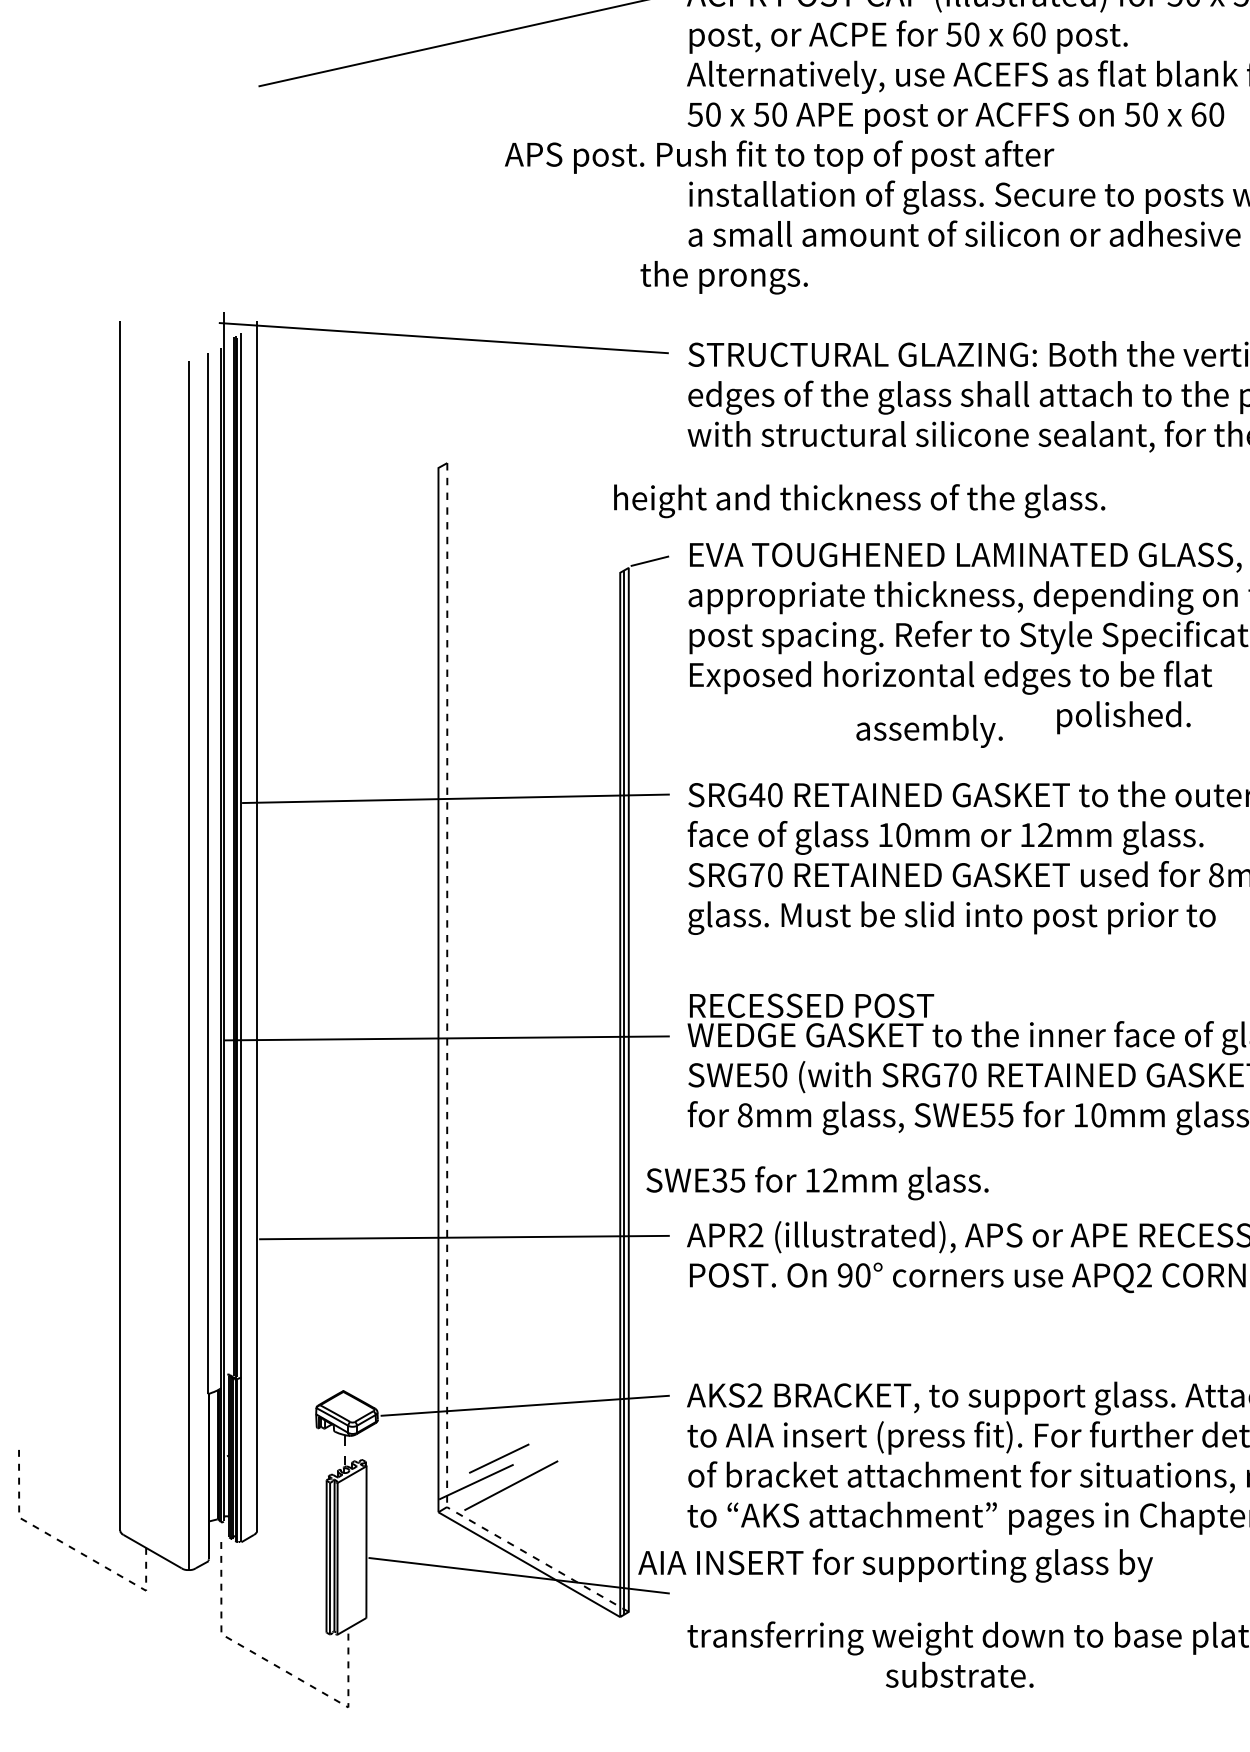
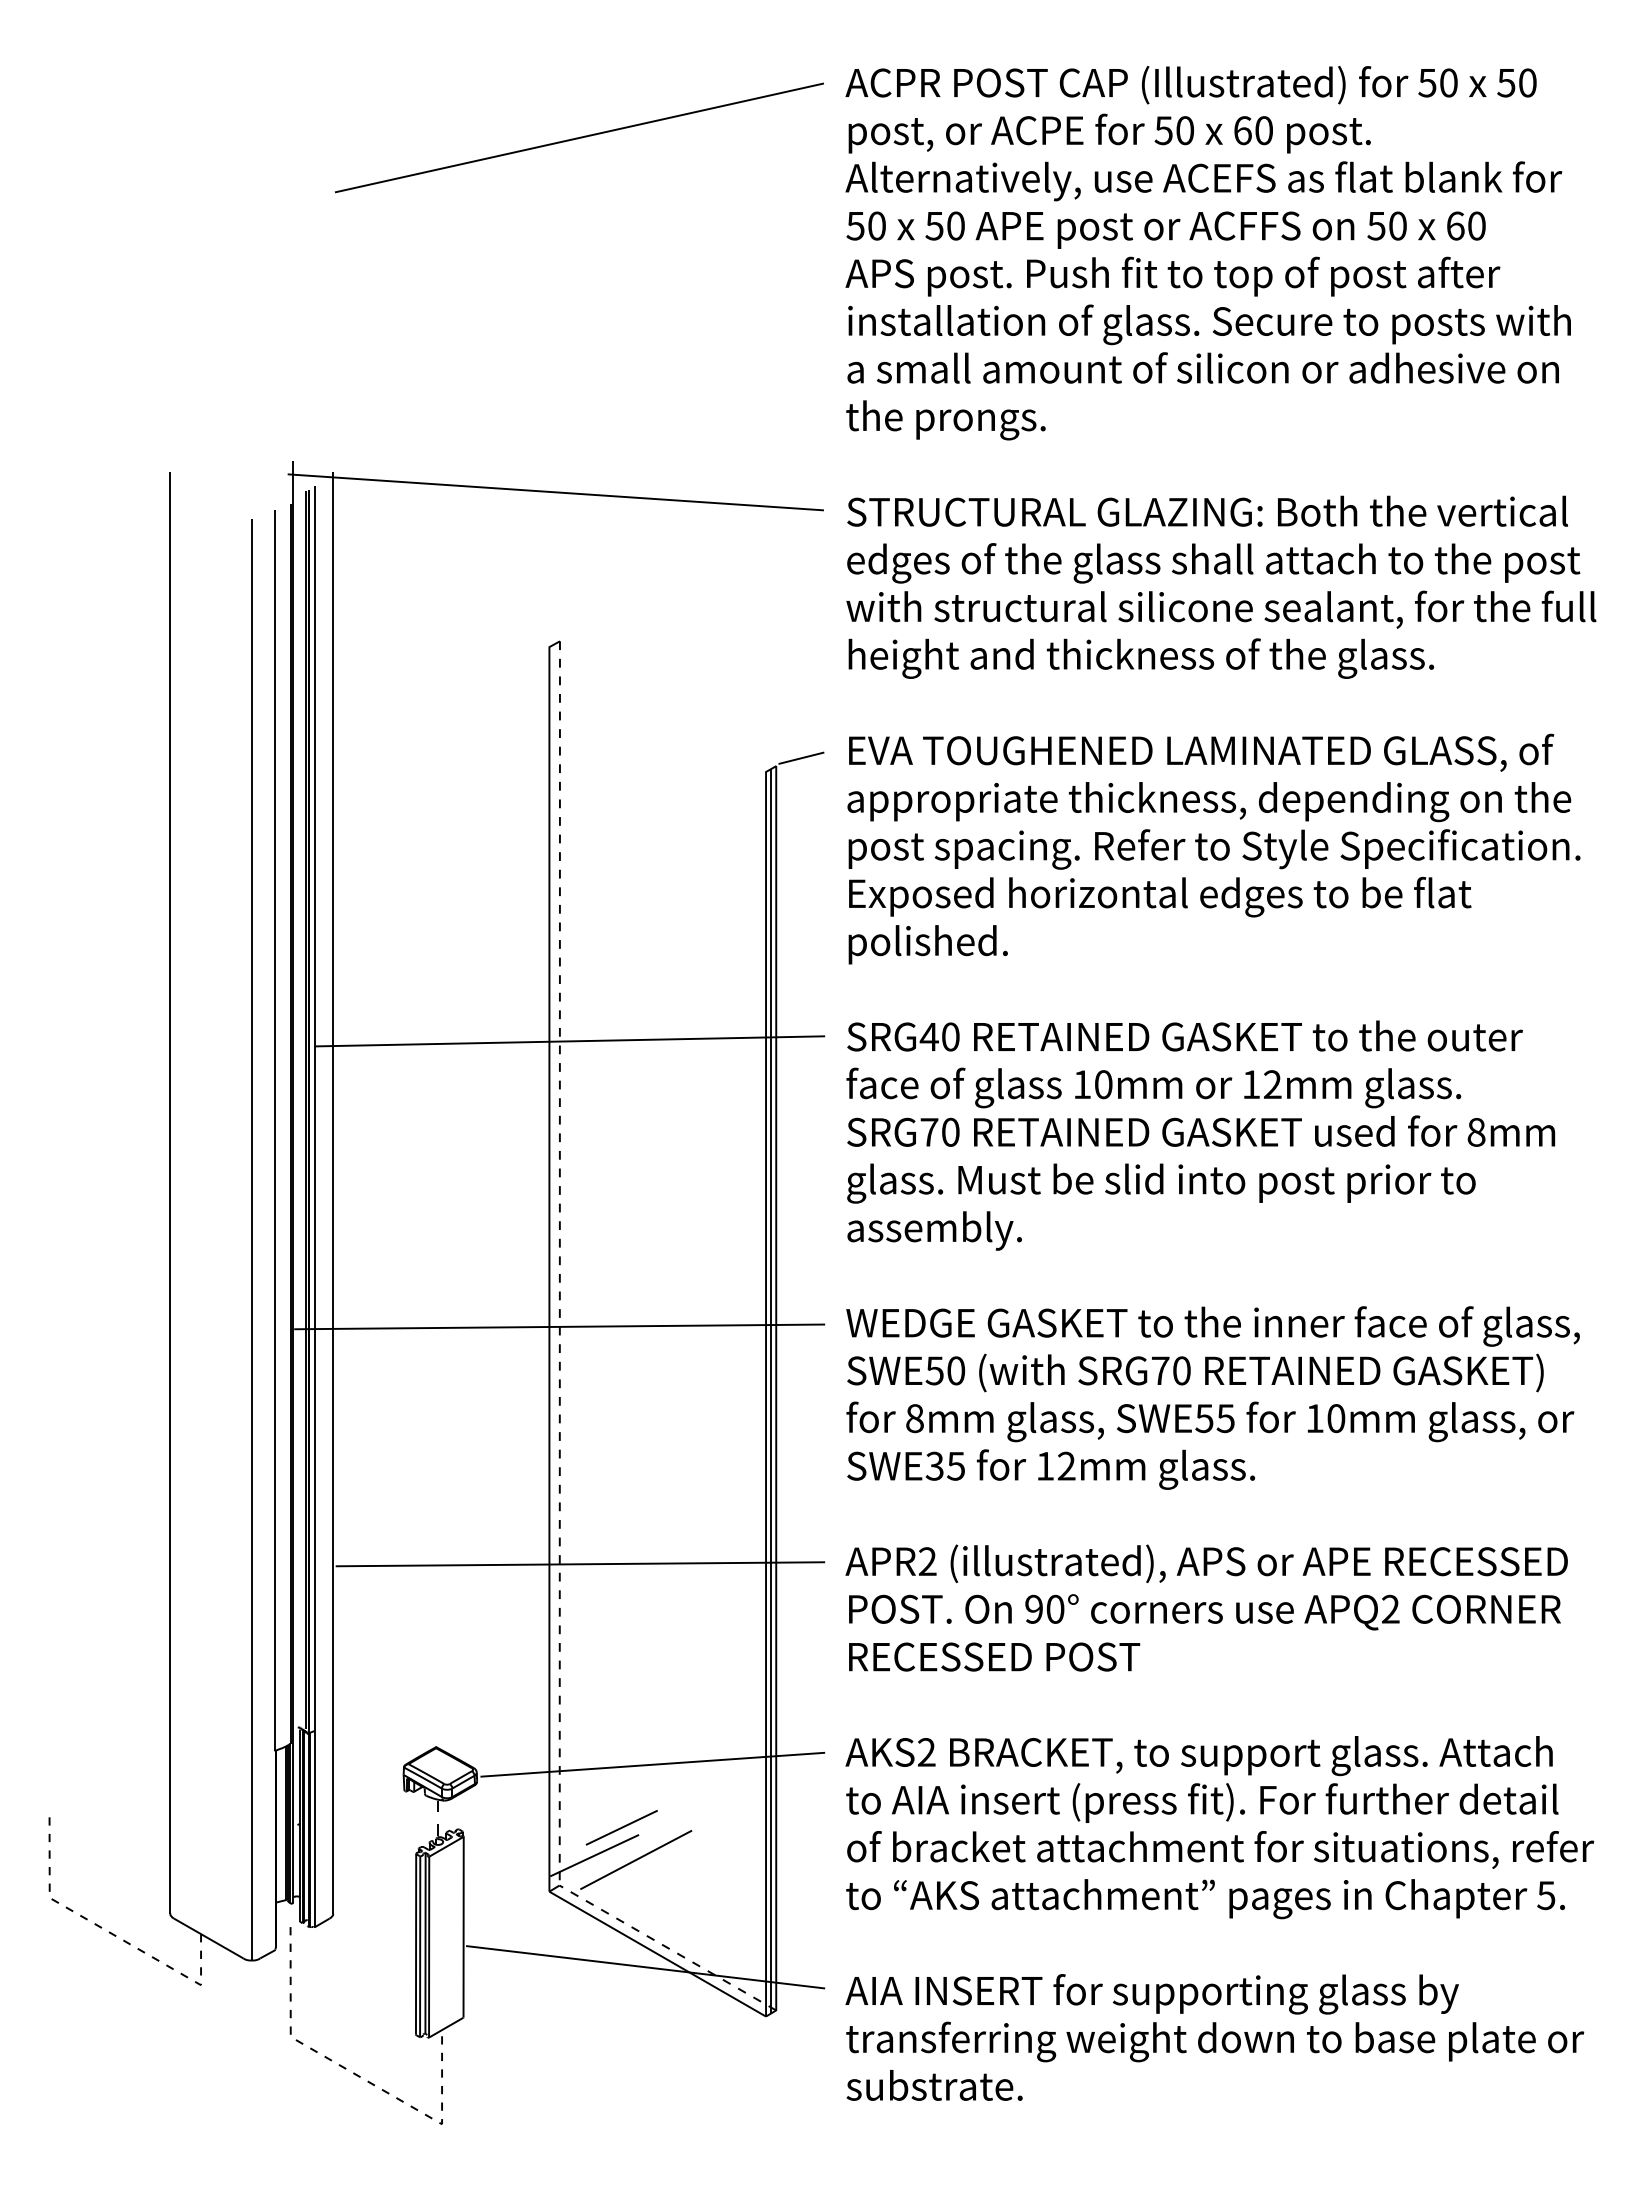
text: (779, 157) -> (1172, 276), moved
text: (723, 277) -> (945, 420), moved
text: (859, 501) -> (1141, 658), moved
text: (1123, 717) -> (927, 944), moved
text: (929, 730) -> (934, 1230), moved
text: (811, 1005) -> (994, 1656), moved
text: (817, 1183) -> (1051, 1469), moved
text: (895, 1565) -> (1151, 1994), moved
text: (959, 1674) -> (934, 2085), moved

